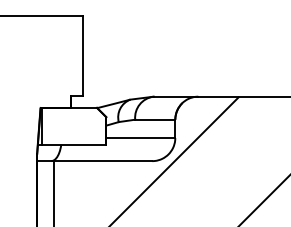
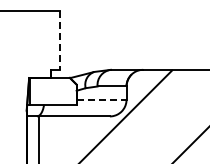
line: (83, 57) -> (60, 41), solid -> dashed
line: (140, 137) -> (101, 99), solid -> dashed

